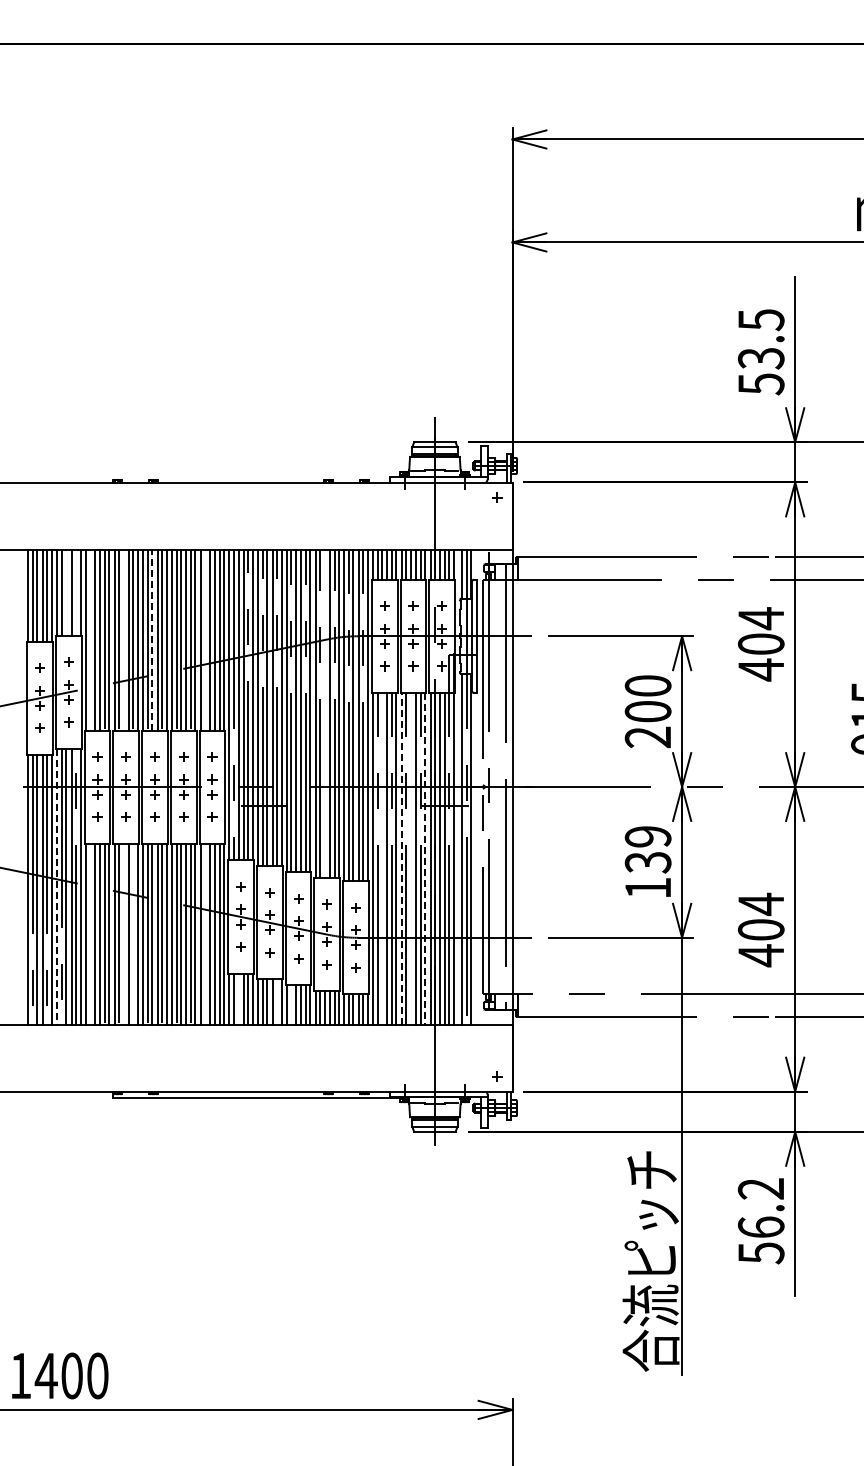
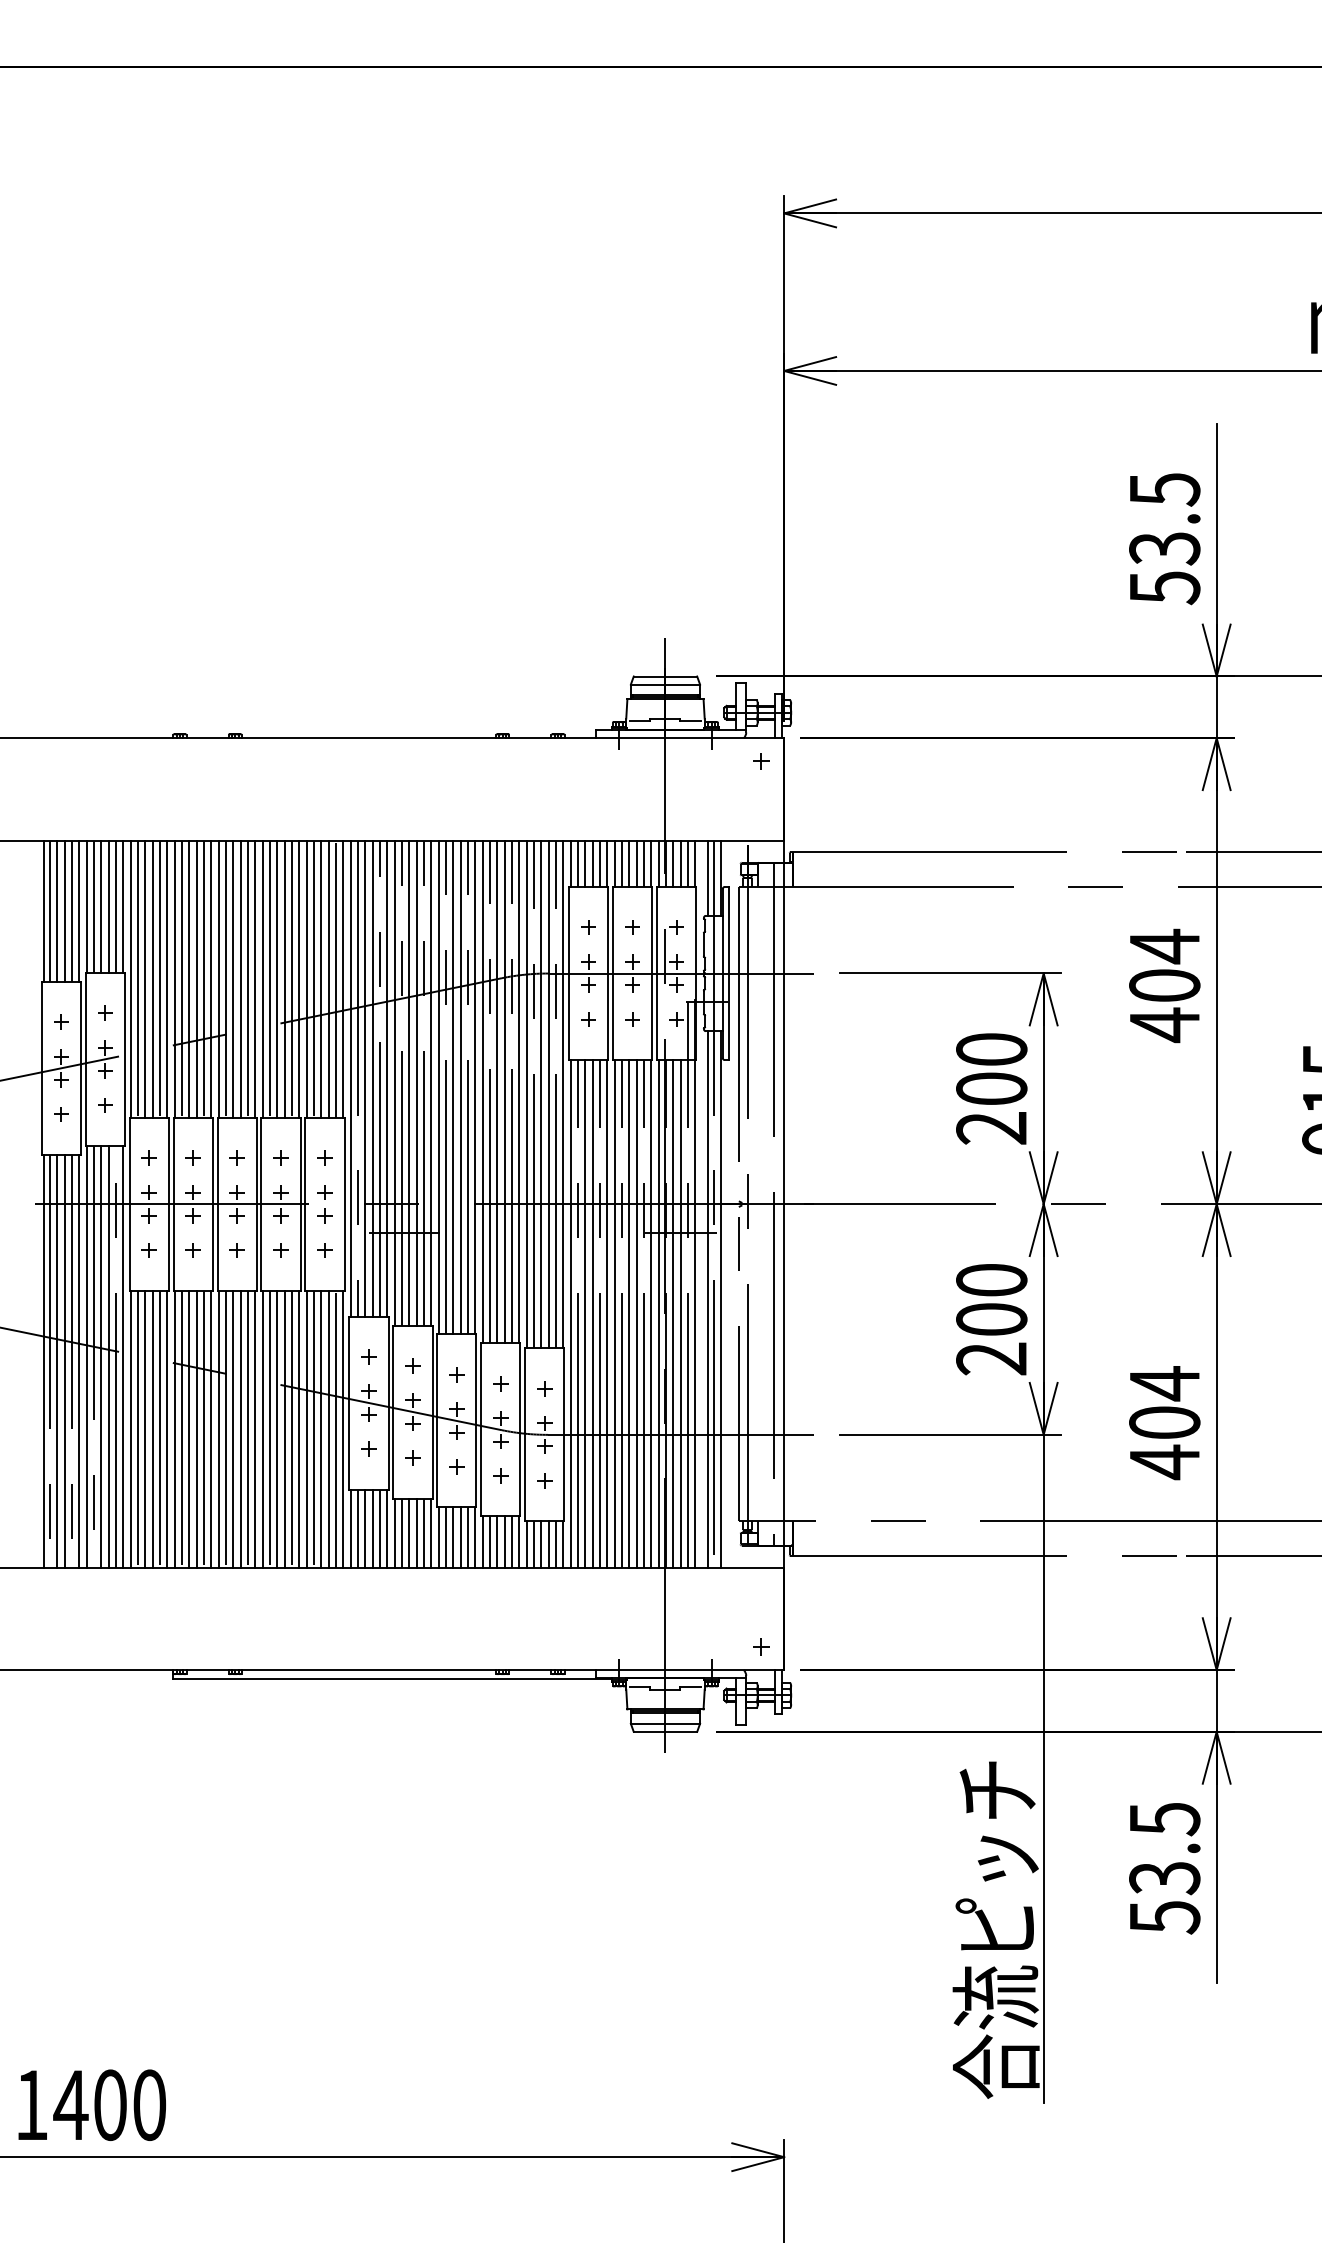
line: (66, 592) -> (101, 906), added
line: (76, 592) -> (117, 906), added
line: (90, 639) -> (138, 978), added
line: (123, 639) -> (188, 978), added
line: (152, 639) -> (233, 978), dashed -> solid
line: (205, 639) -> (314, 978), added
line: (324, 713) -> (496, 1091), added
line: (382, 858) -> (585, 1313), added
line: (401, 858) -> (614, 1313), dashed -> solid
line: (410, 858) -> (628, 1313), added
line: (425, 858) -> (651, 1313), dashed -> solid
text: (647, 862) -> (990, 1319), 139 -> 200
line: (57, 886) -> (88, 1356), dashed -> solid
line: (90, 933) -> (138, 1428), added
line: (123, 933) -> (188, 1428), added
line: (133, 933) -> (204, 1428), added
line: (205, 933) -> (314, 1428), added
line: (238, 998) -> (364, 1527), added
line: (277, 1001) -> (424, 1532), added
line: (291, 1004) -> (446, 1536), added
text: (760, 1208) -> (1163, 1849), 56.2 -> 53.5

